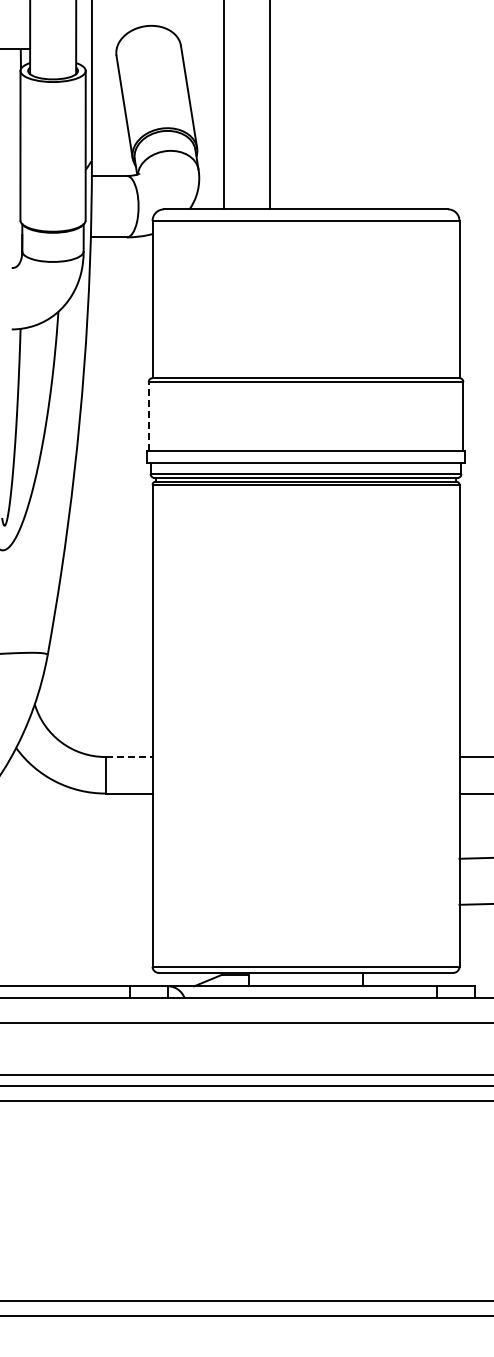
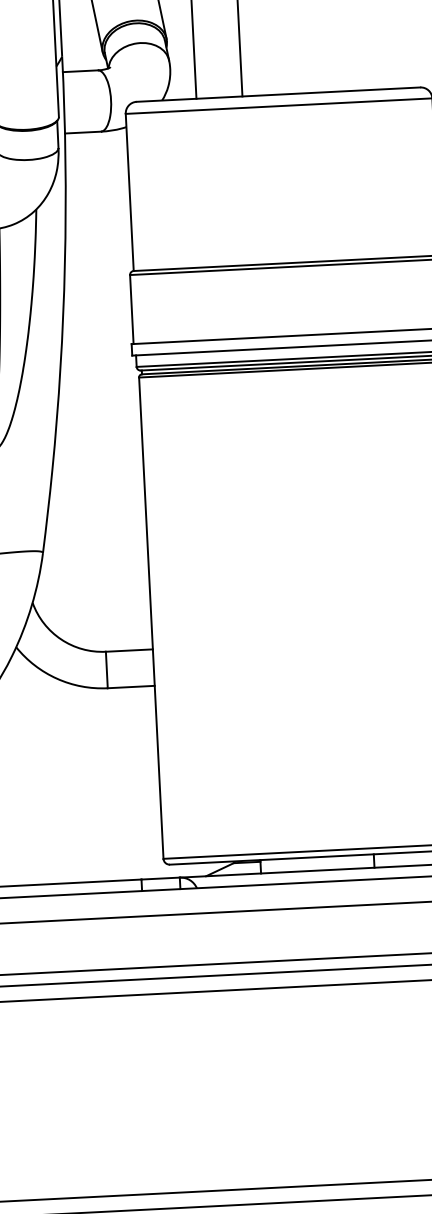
line: (148, 416) -> (131, 309), dashed -> solid
line: (129, 757) -> (129, 651), dashed -> solid

